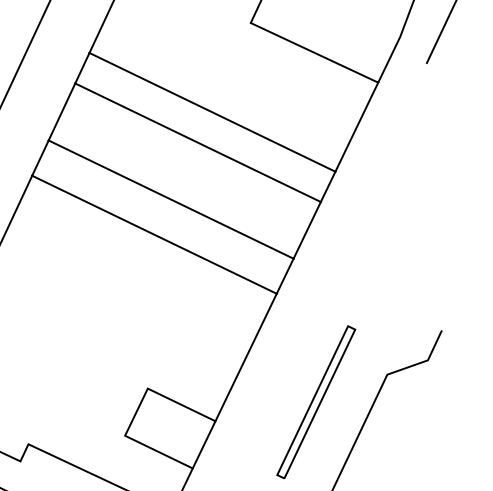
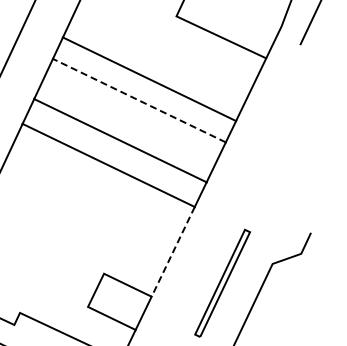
line: (198, 142) -> (139, 100), solid -> dashed
line: (246, 357) -> (173, 251), solid -> dashed

